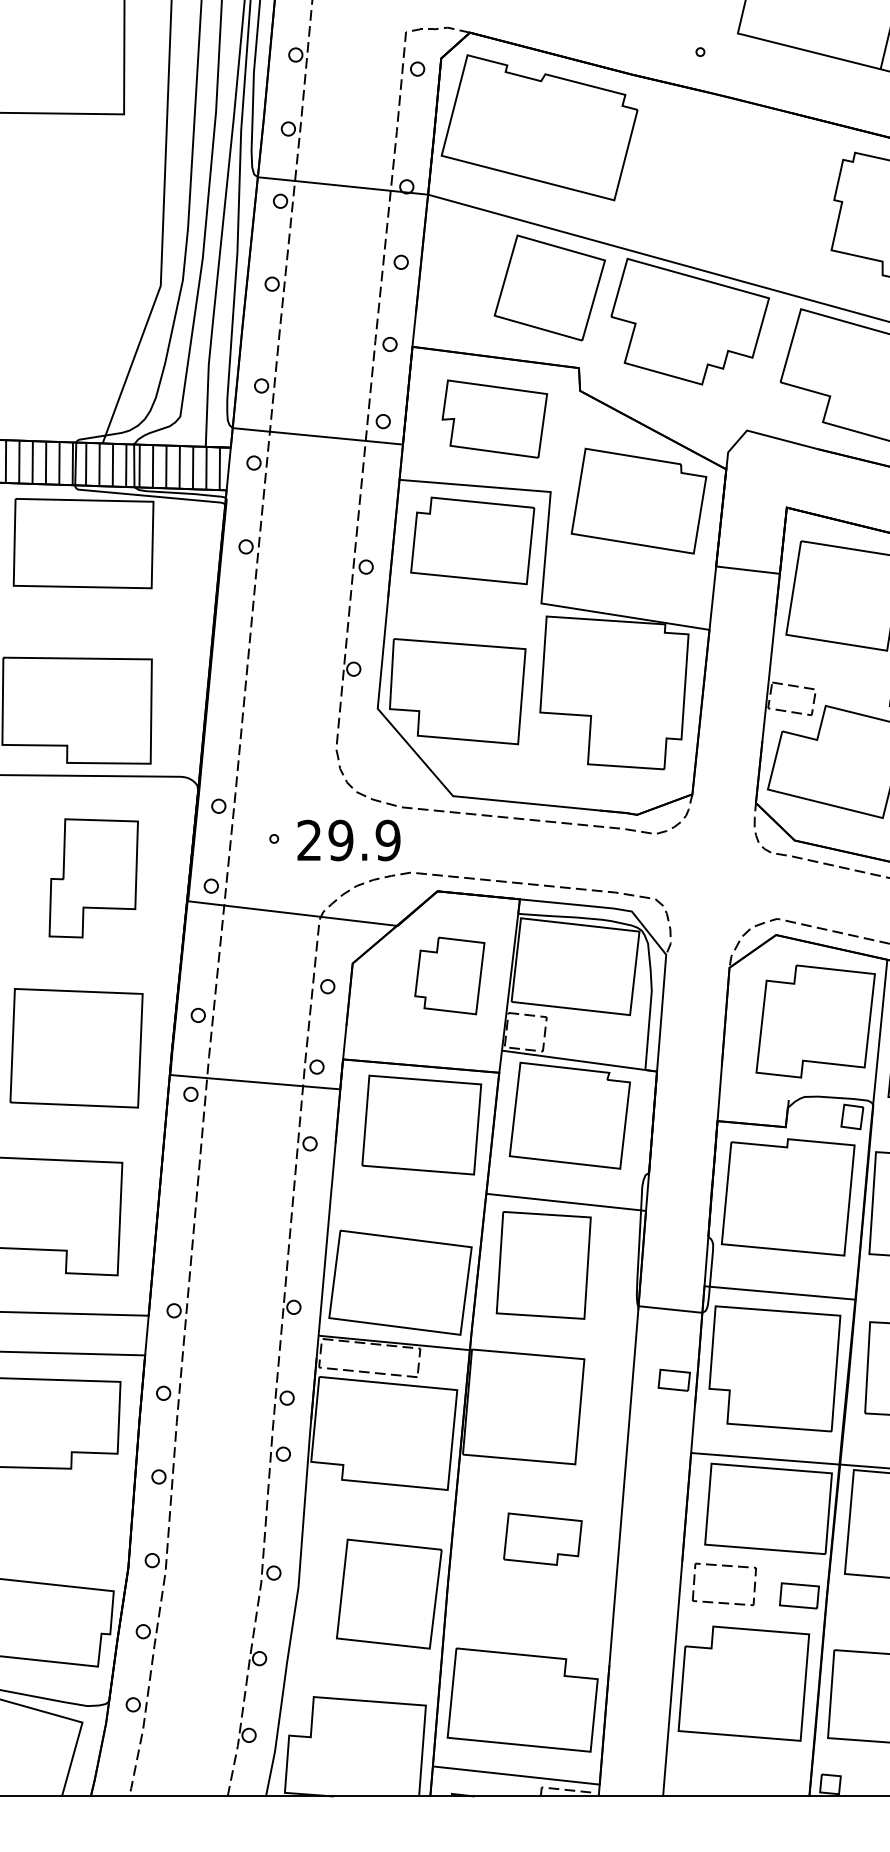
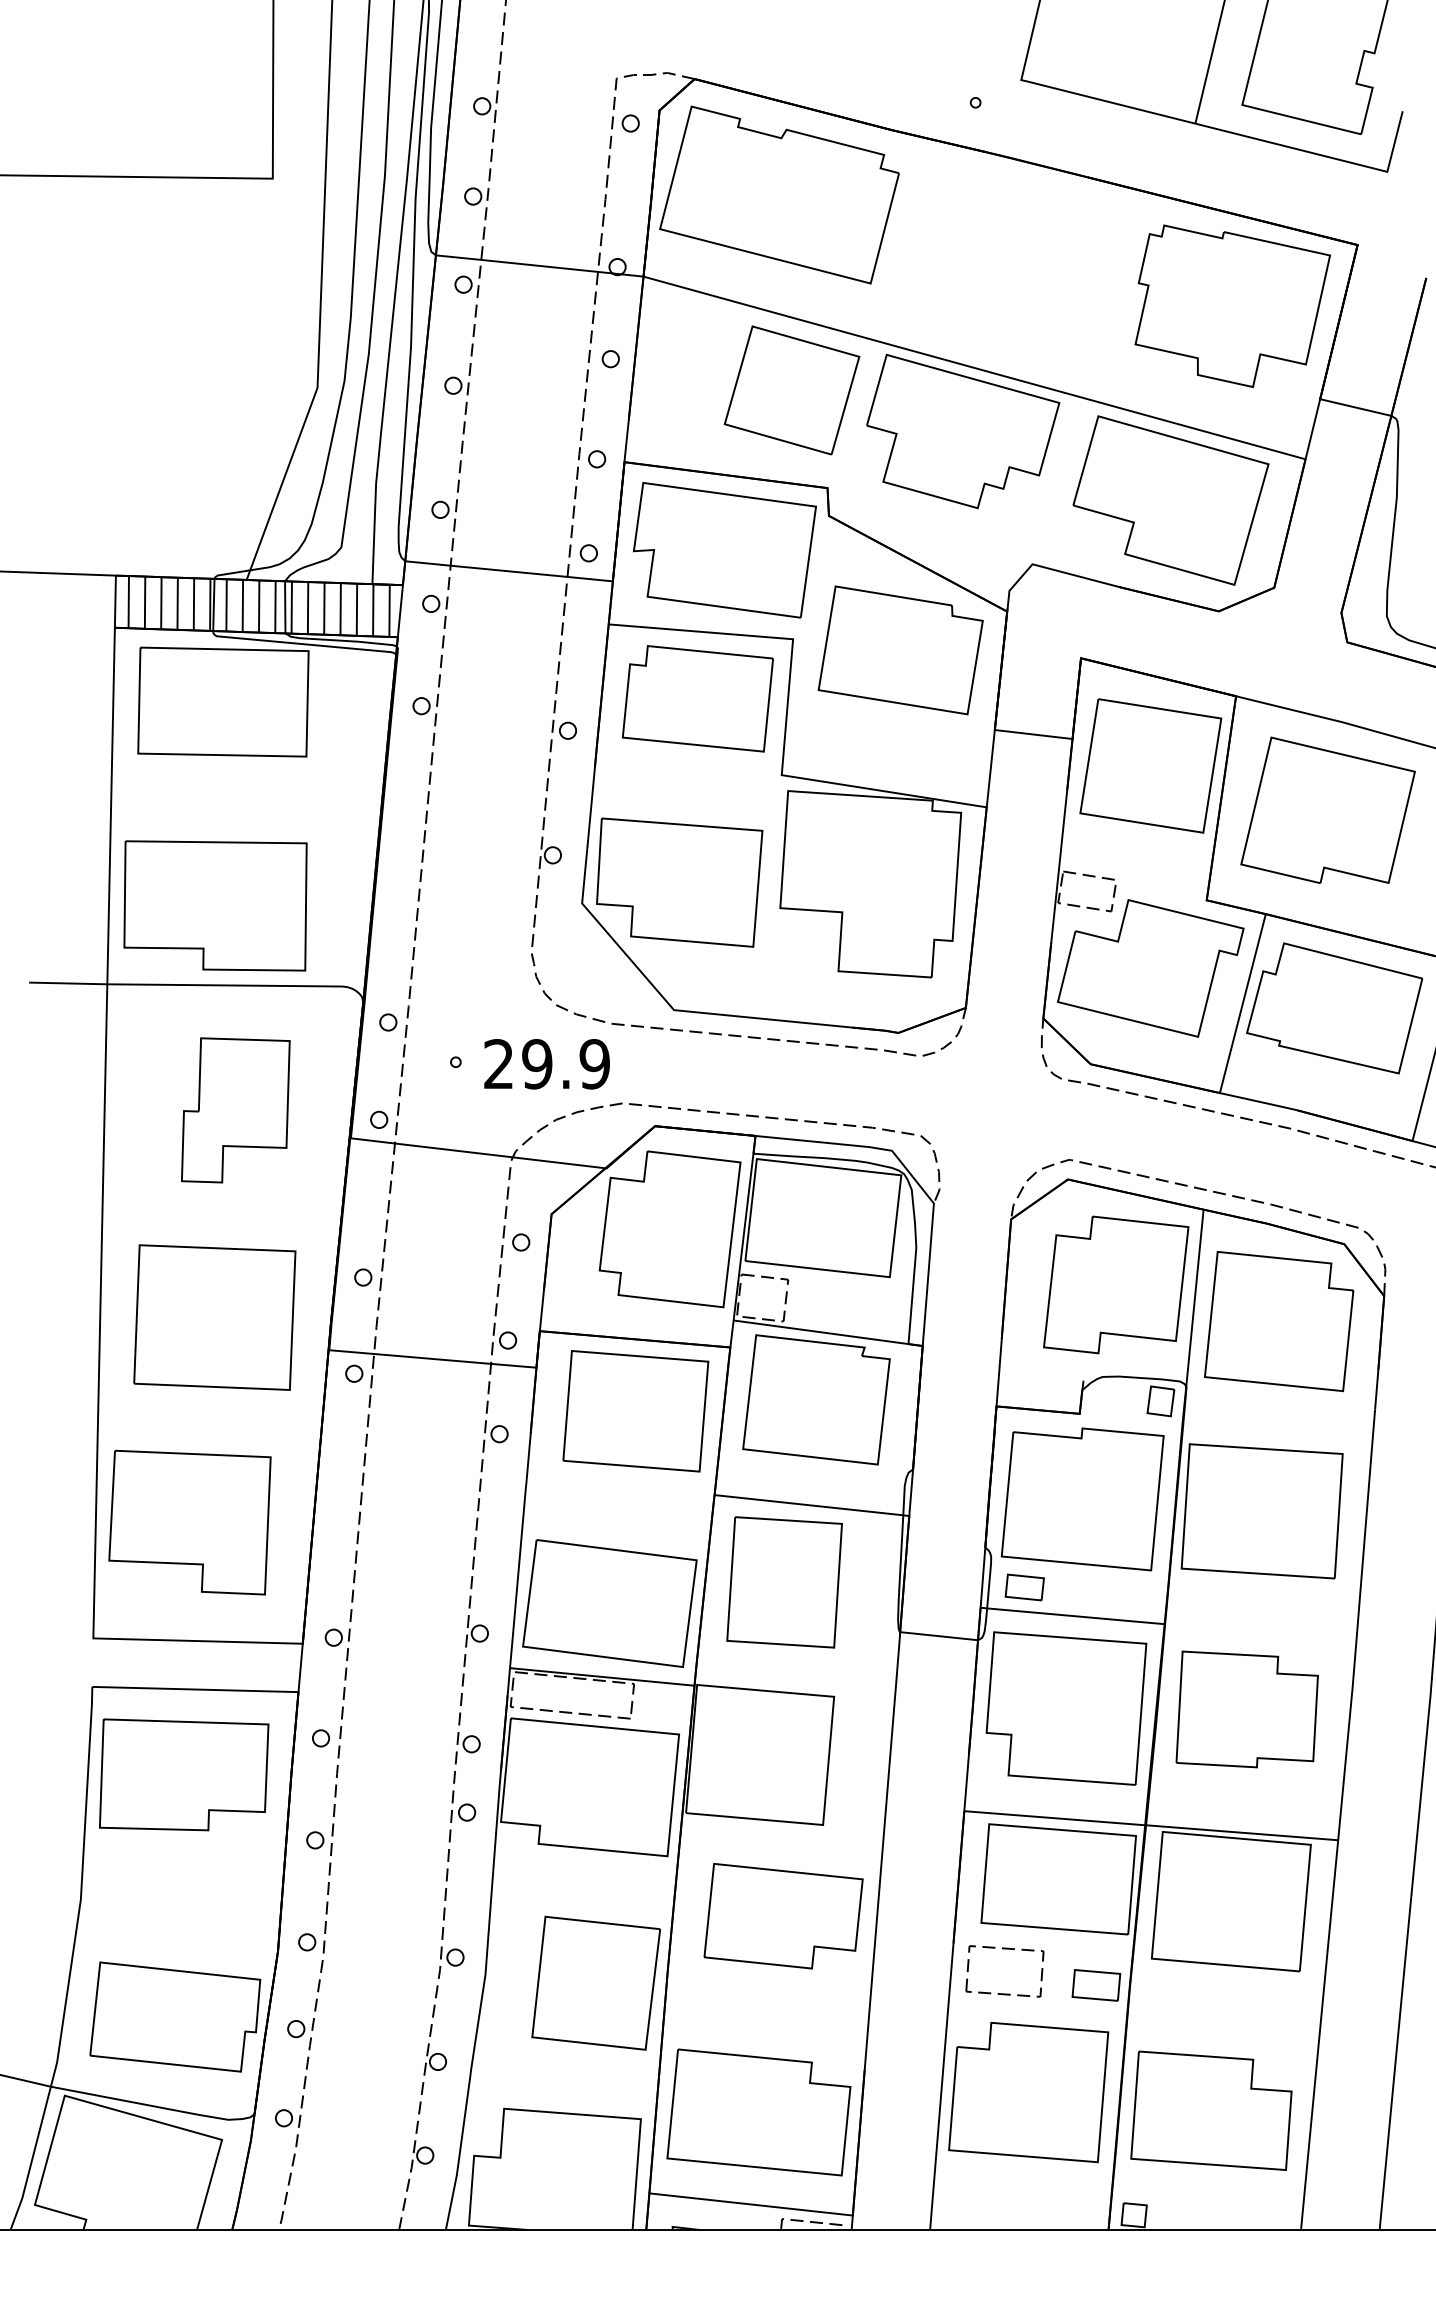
part: (494, 419) -> (724, 550), size x1.43
part: (449, 976) -> (669, 1229), size x1.67
part: (674, 1380) -> (1024, 1587), moved
part: (542, 1539) -> (783, 1916), size x1.67

